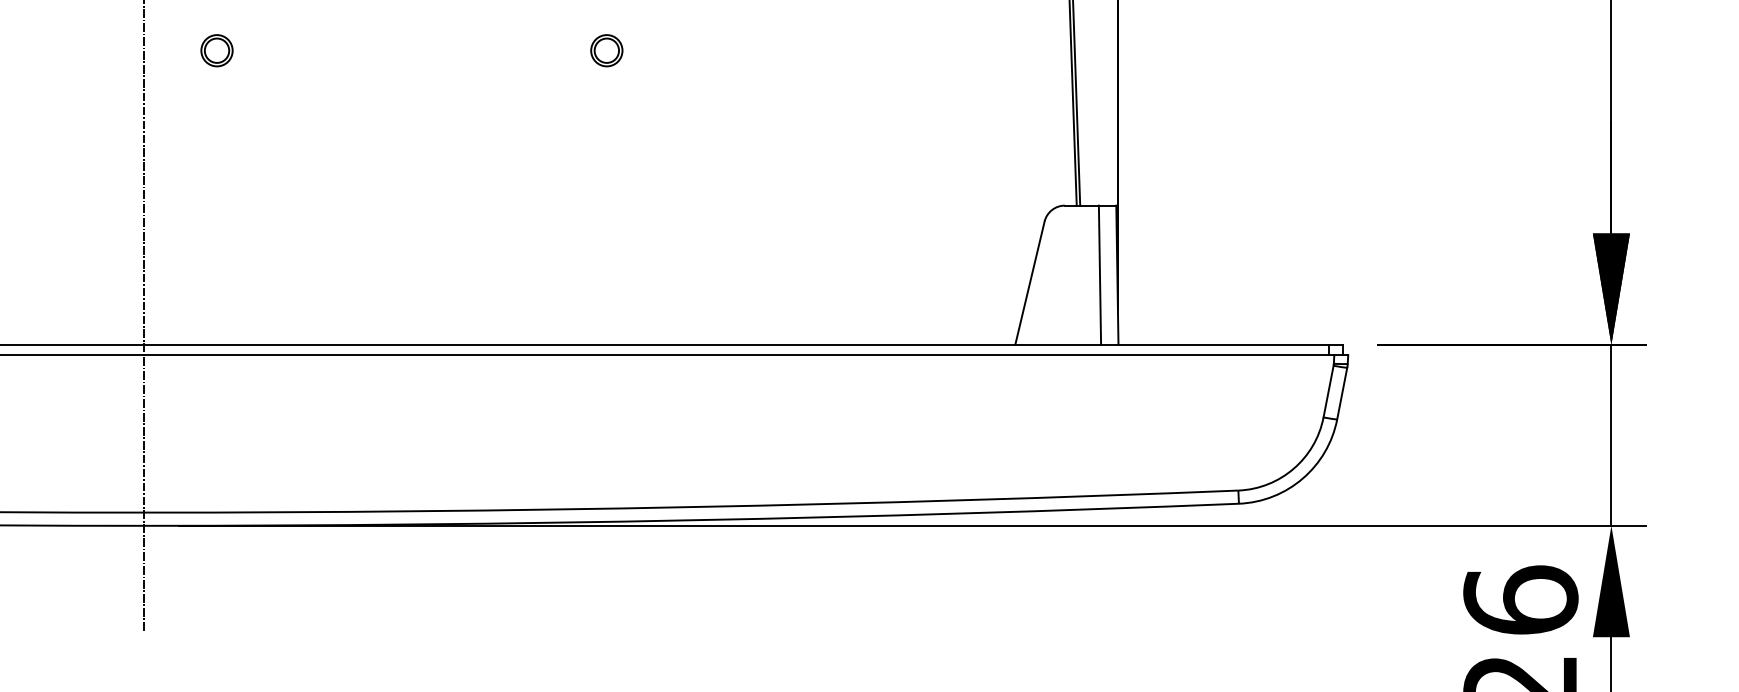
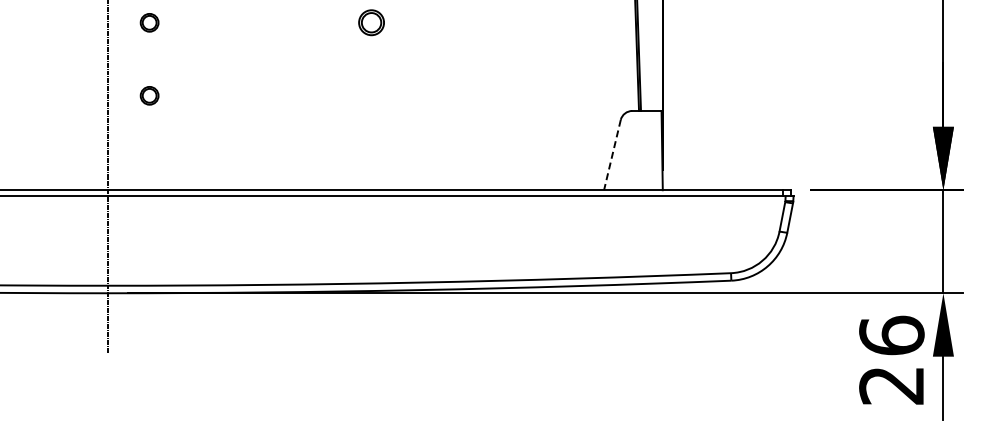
part: (606, 50) -> (371, 22), size x1.4
part: (216, 178) -> (149, 95), added
line: (1098, 275) -> (651, 150), removed
line: (1030, 283) -> (612, 155), solid -> dashed

